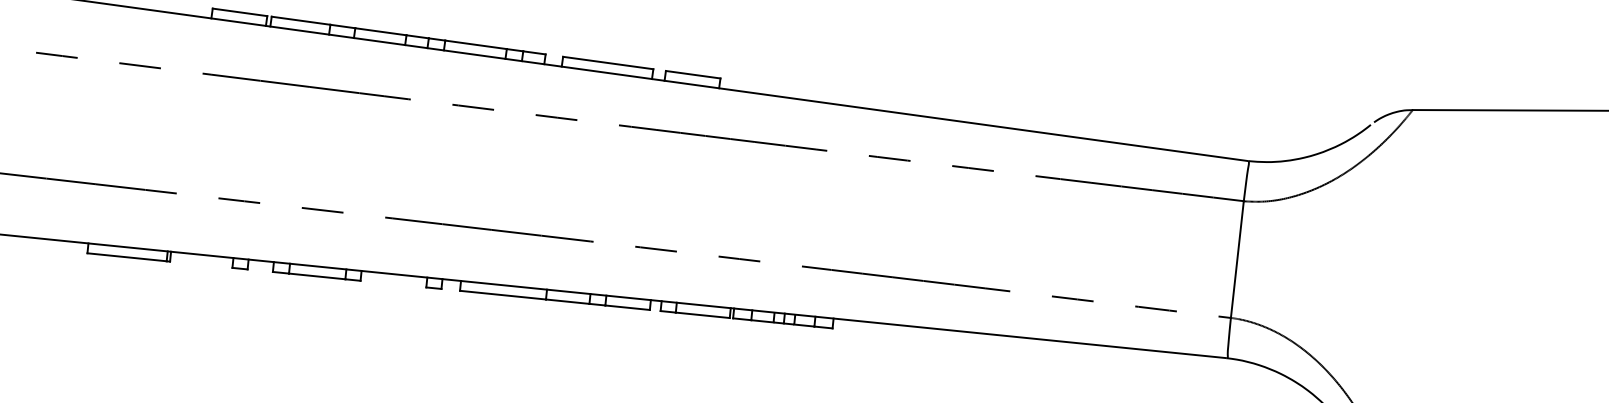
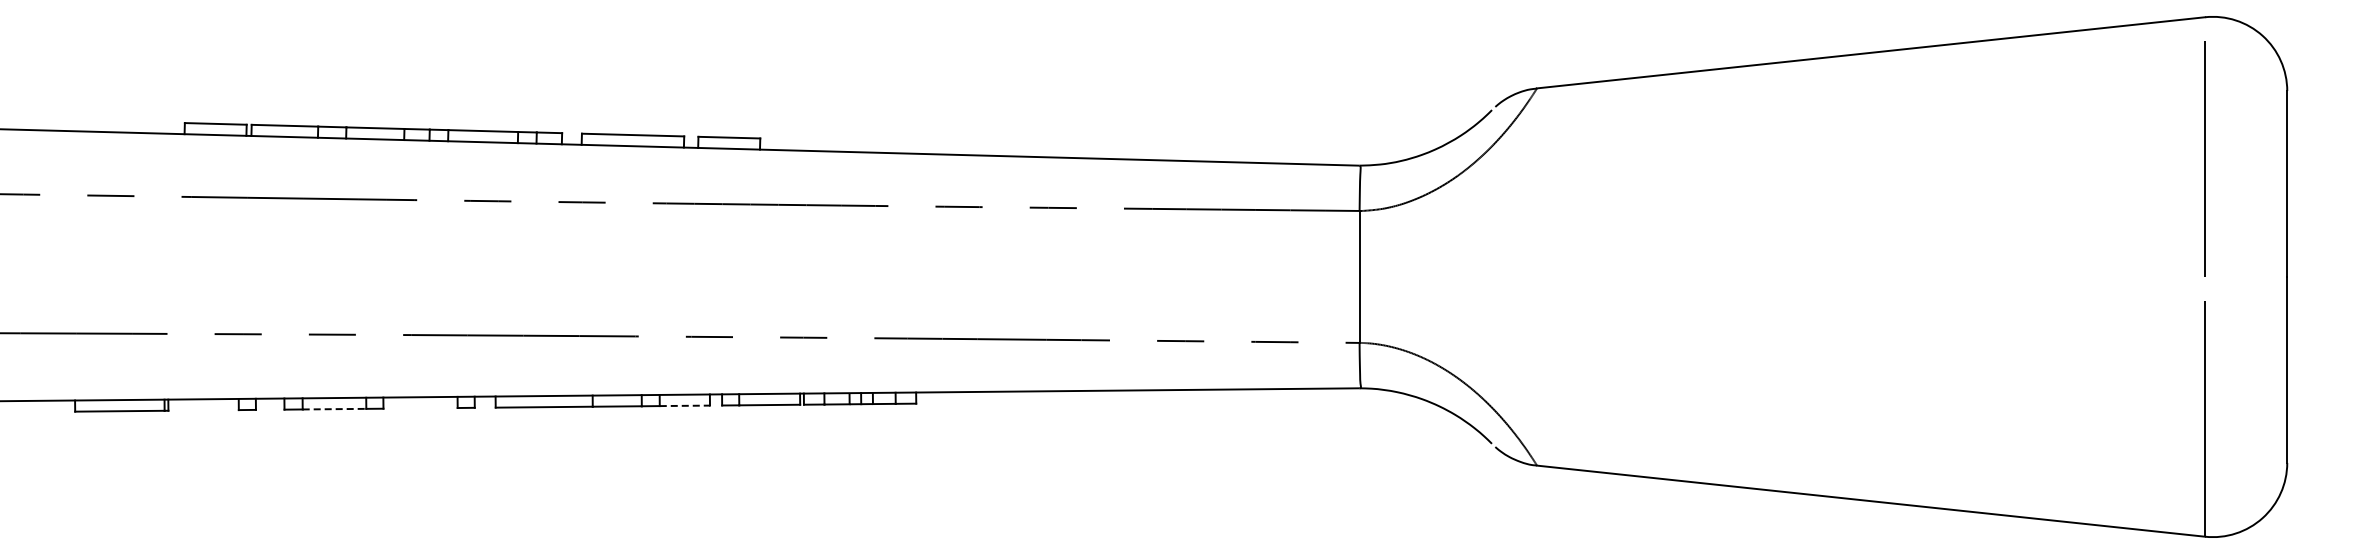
line: (317, 276) -> (334, 409), solid -> dashed
line: (628, 307) -> (685, 405), solid -> dashed

